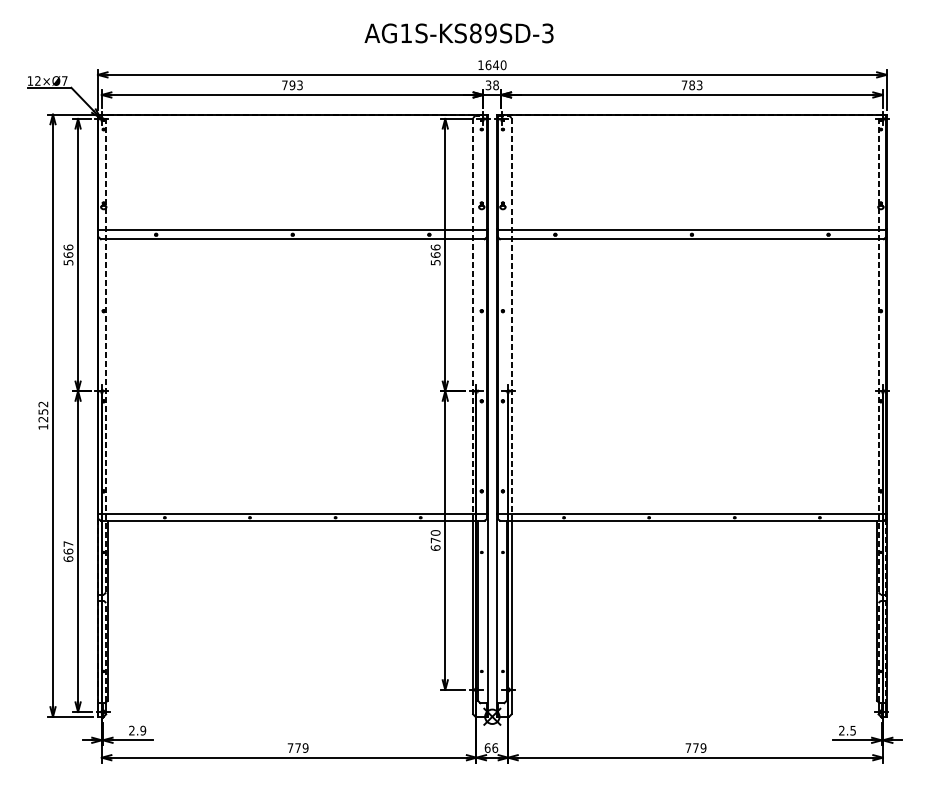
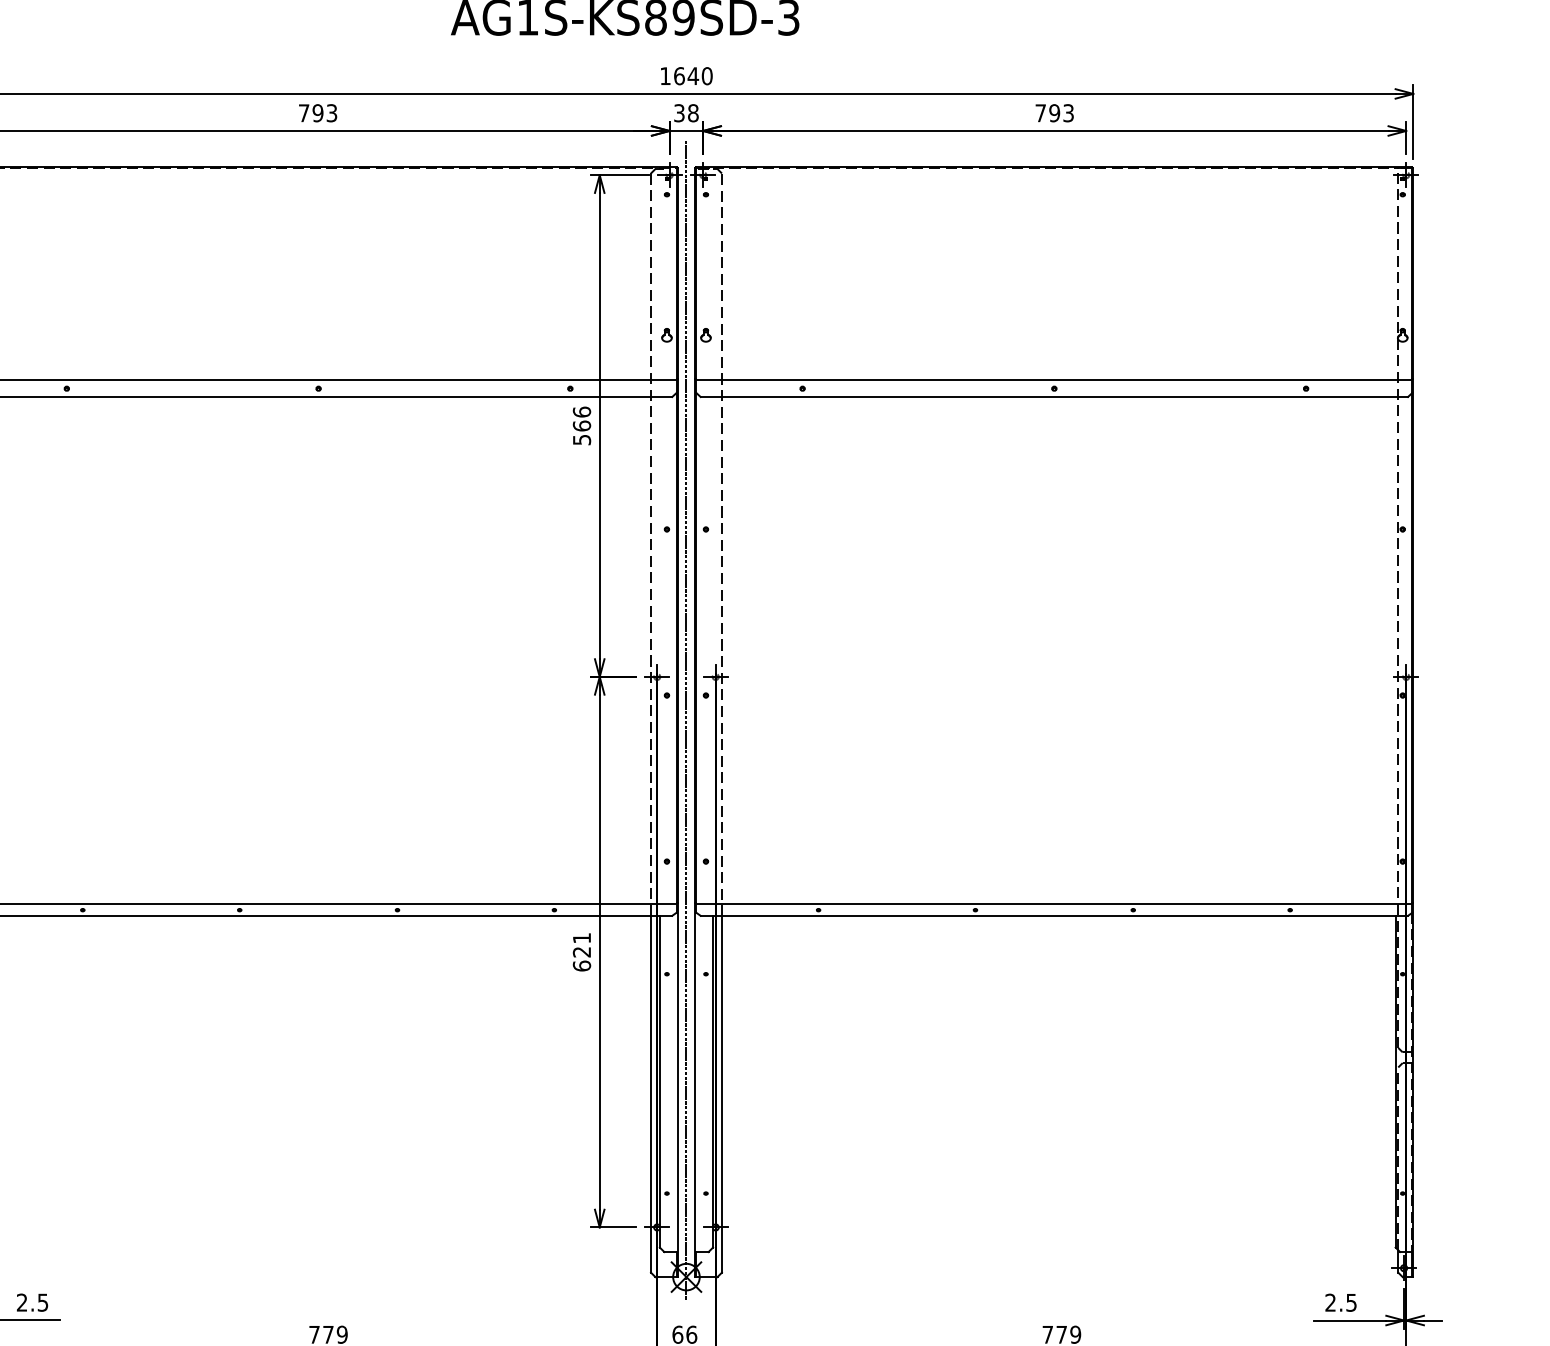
text: (692, 85) -> (1055, 113), 783 -> 793
line: (492, 414) -> (686, 719), added
text: (435, 536) -> (581, 944), 670 -> 621
text: (143, 730) -> (43, 1302), 2.9 -> 2.5

